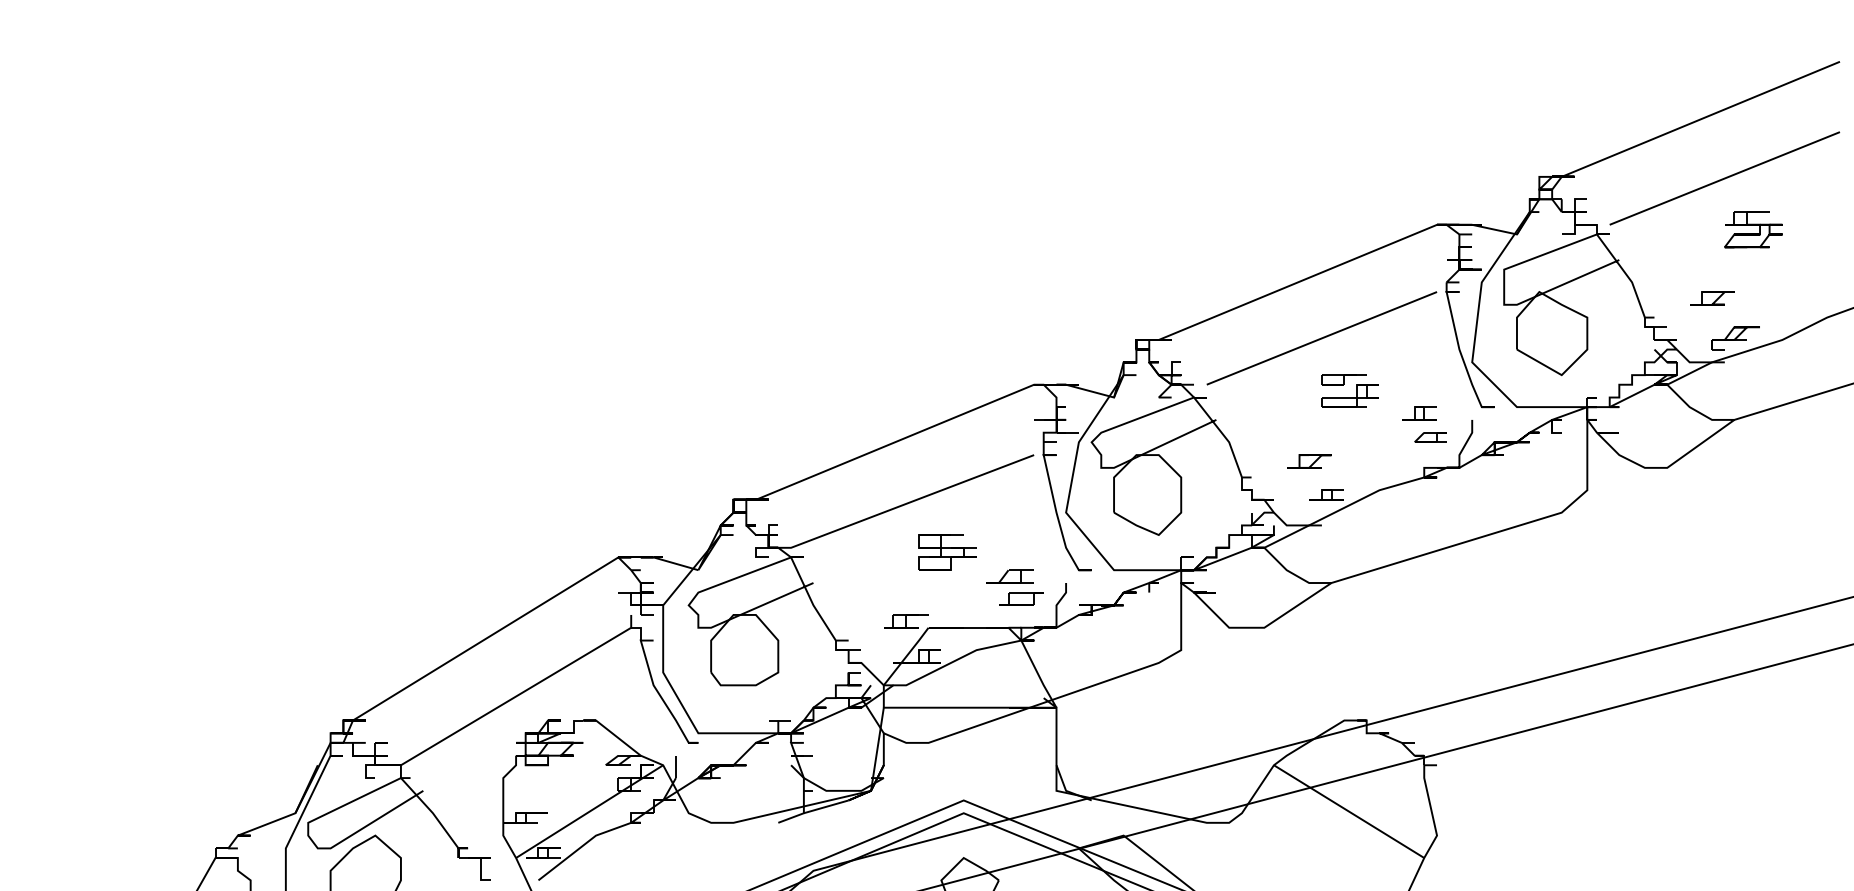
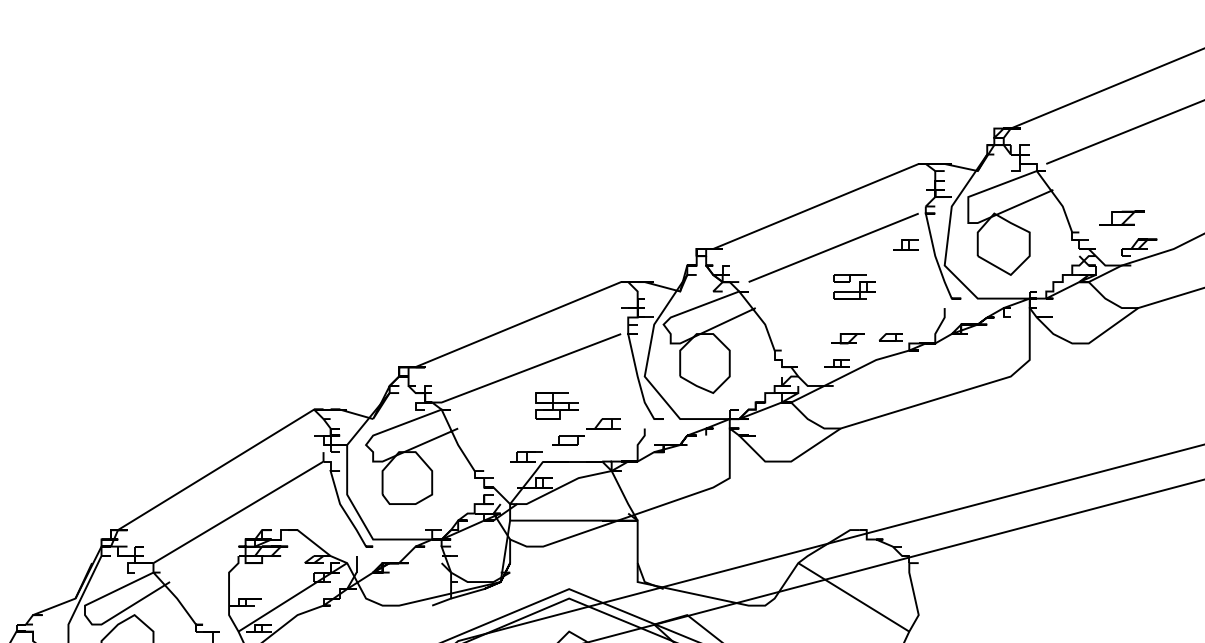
part: (1753, 229) -> (1152, 167), removed
part: (1712, 298) -> (1122, 218), size x1.4
part: (1419, 413) -> (905, 244), moved
part: (1430, 437) -> (891, 337), moved
part: (1309, 461) -> (848, 338), moved
part: (1021, 598) -> (568, 439), moved

